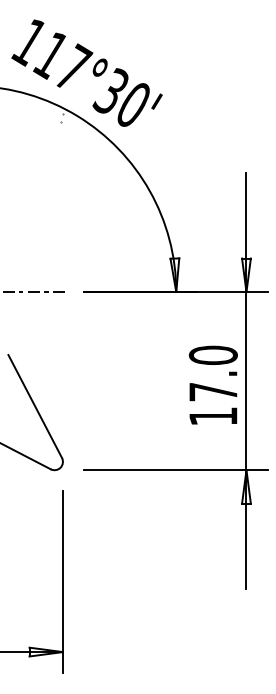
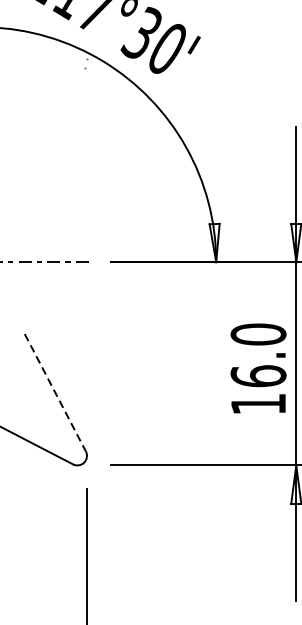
text: (212, 391) -> (257, 375), 17.0 -> 16.0
line: (35, 406) -> (55, 392), solid -> dashed

